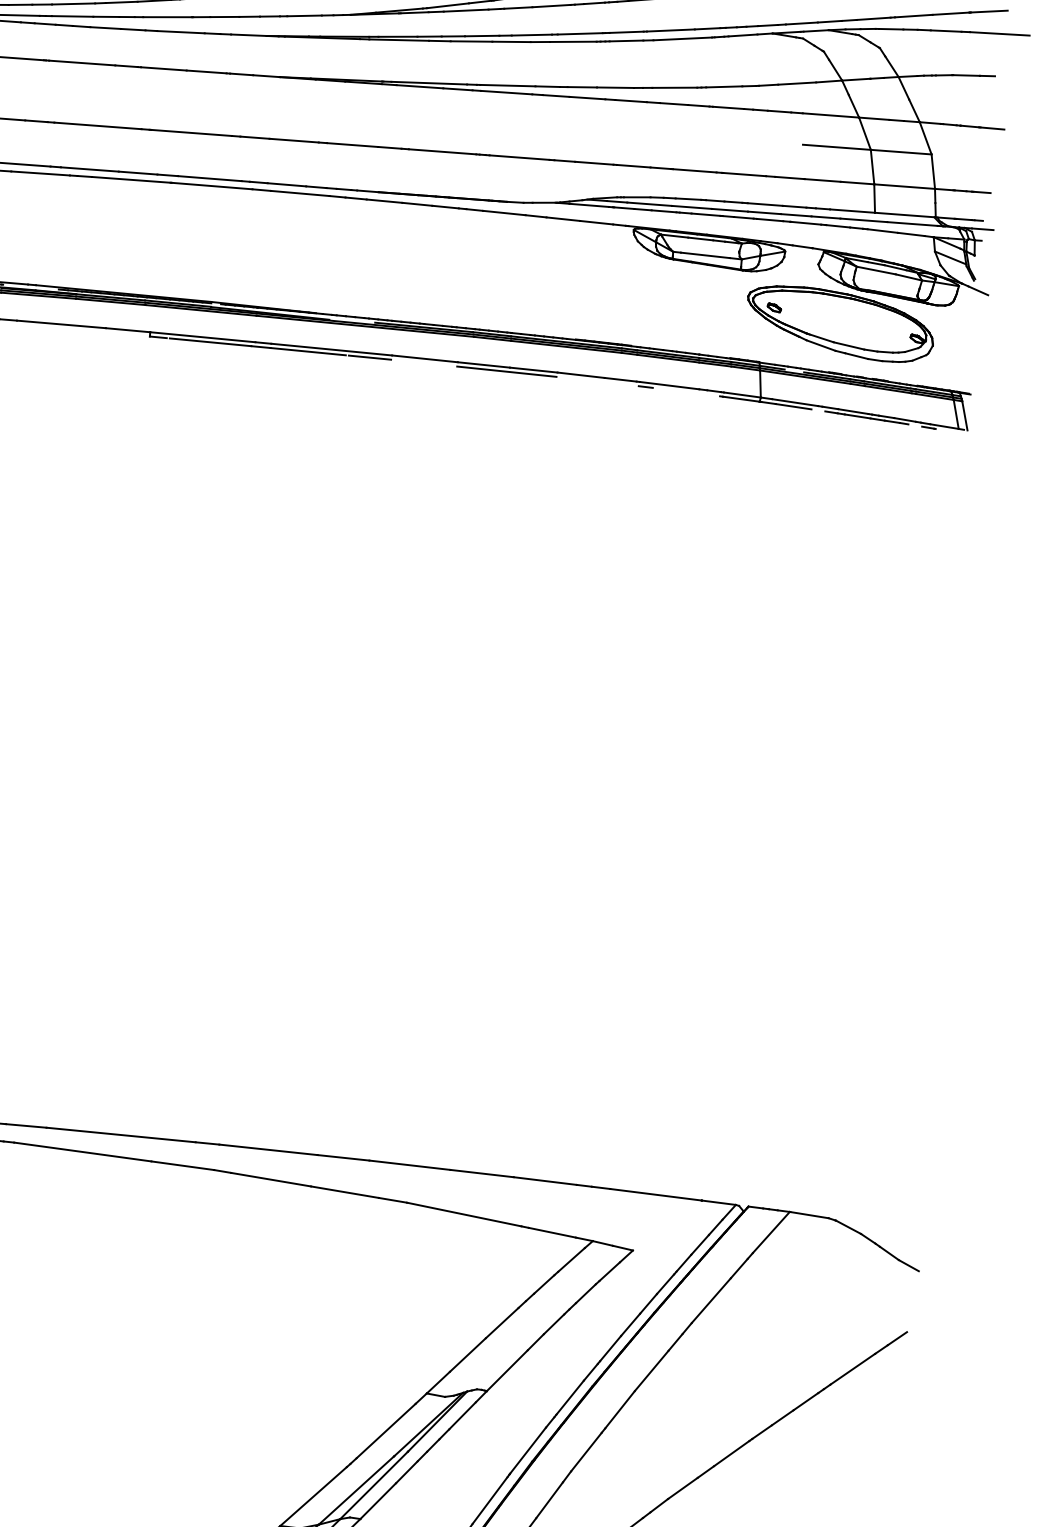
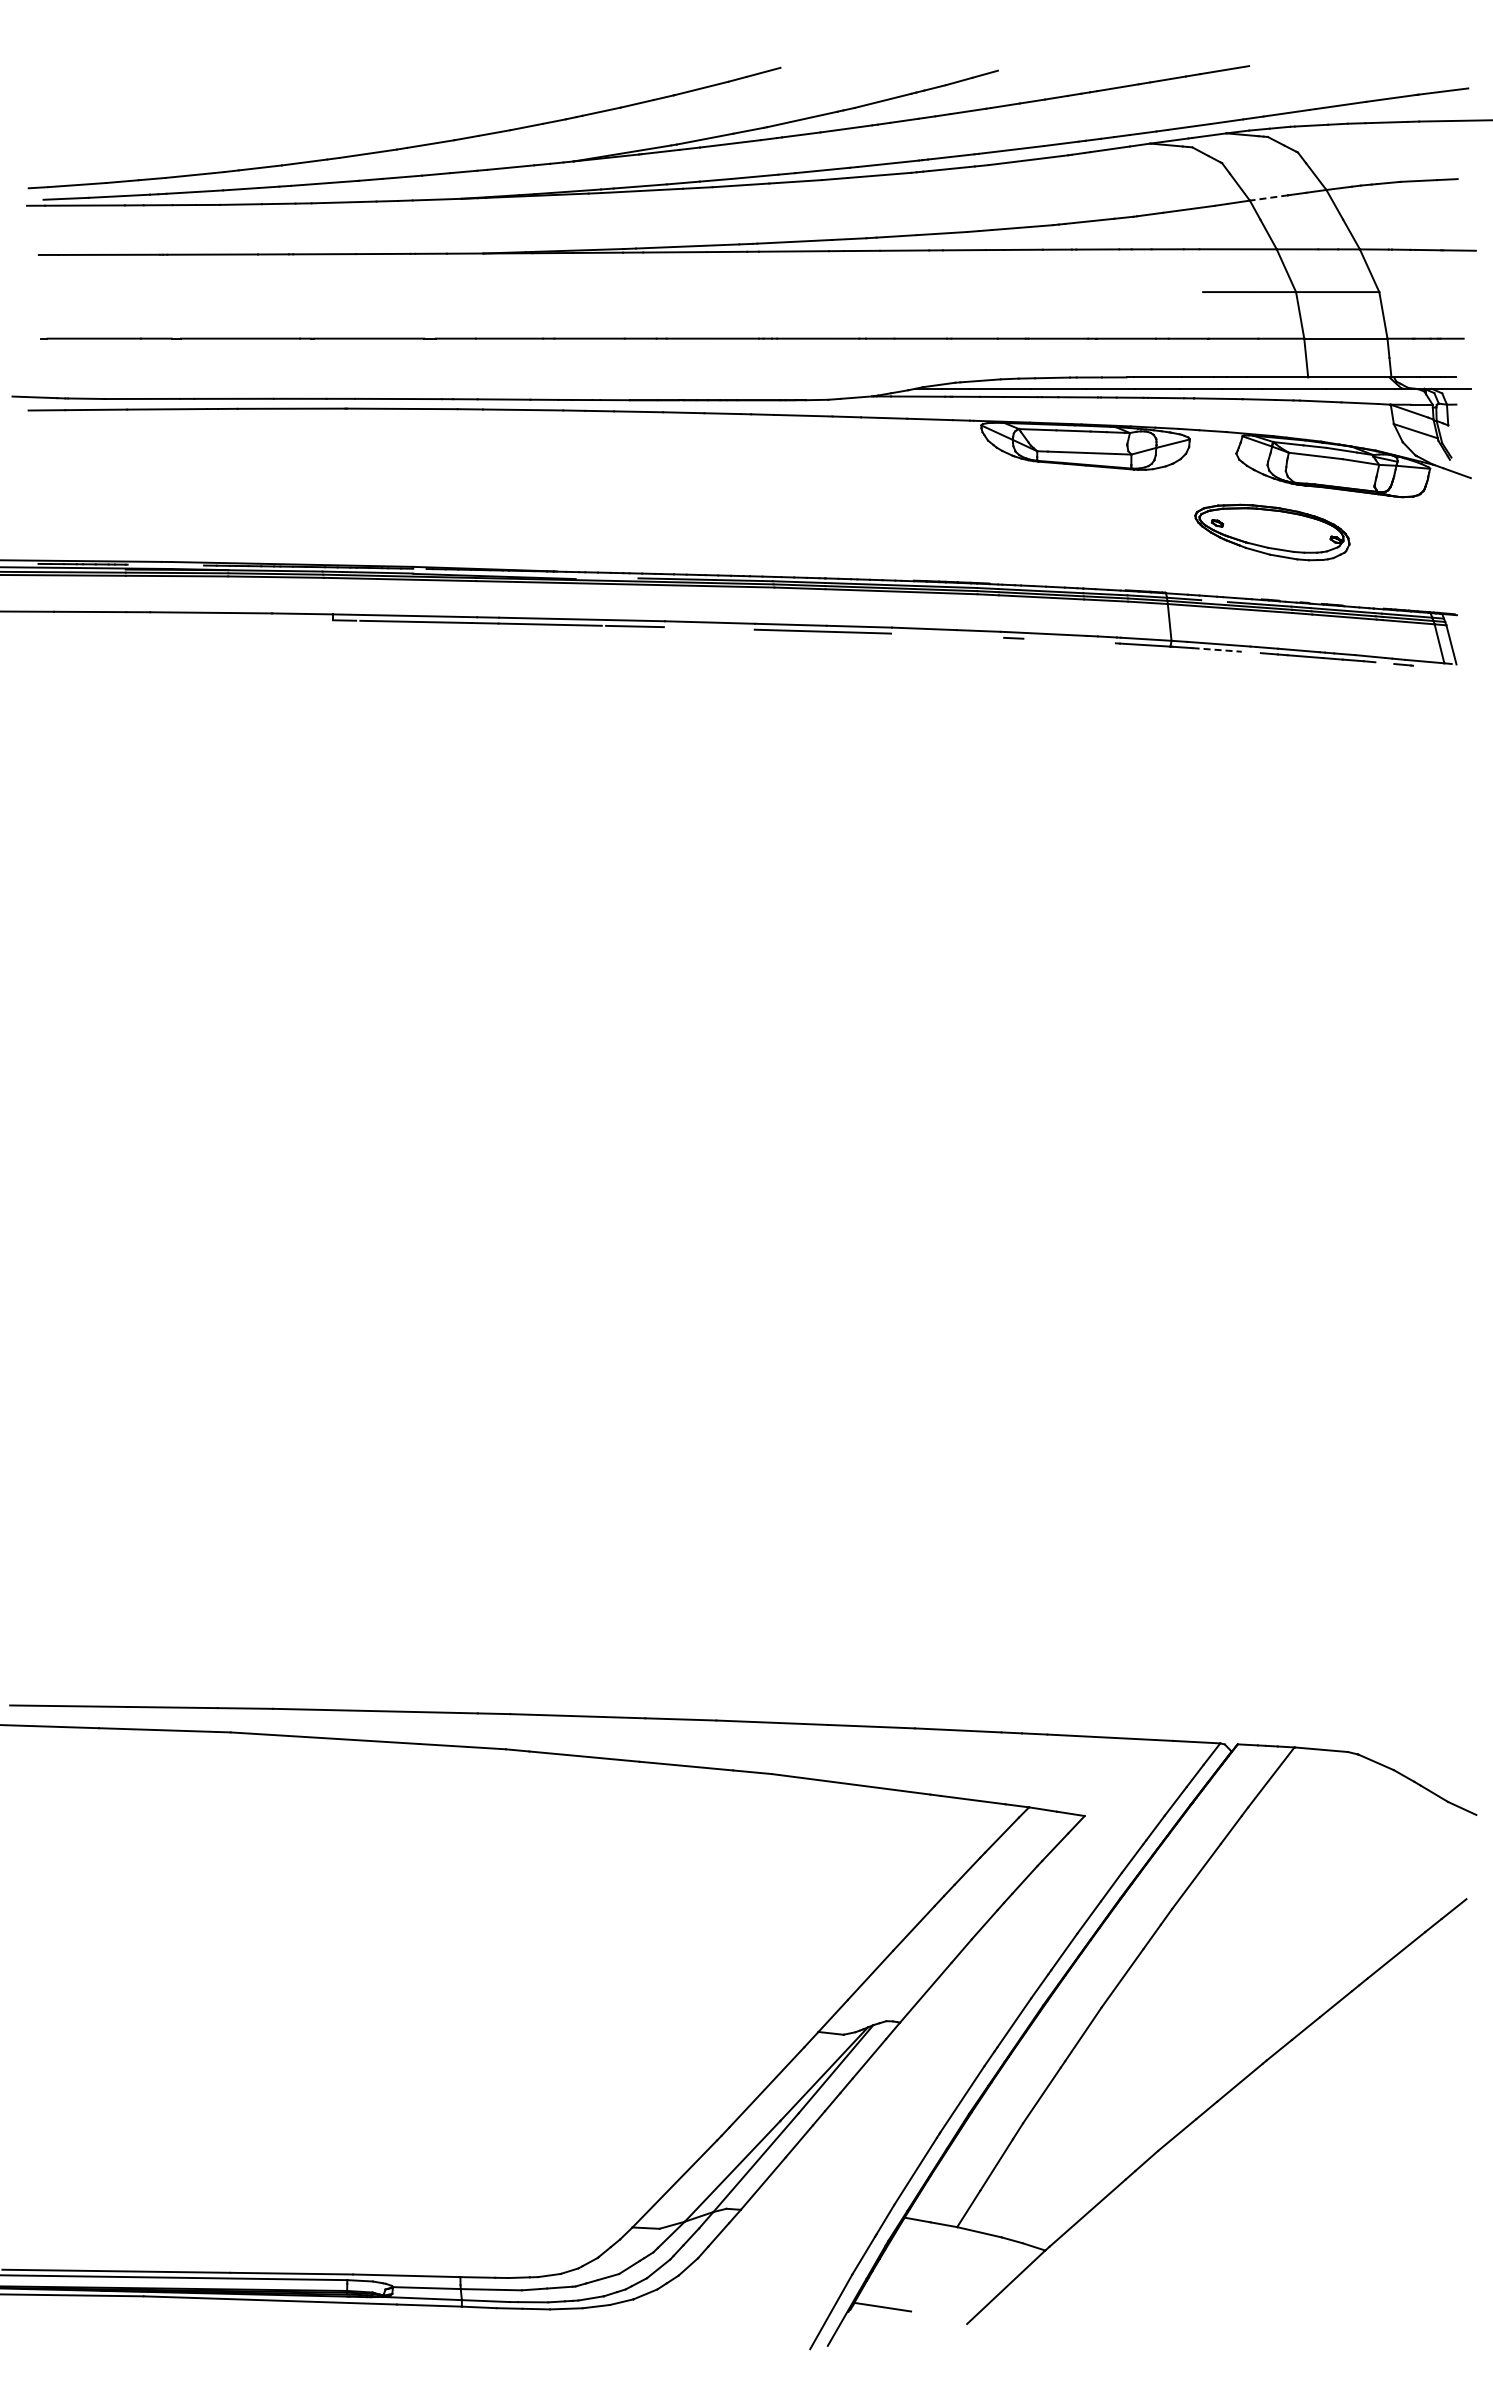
line: (855, 80) -> (1268, 198), solid -> dashed
part: (840, 324) -> (1272, 532), size x0.6
line: (793, 406) -> (1217, 649), solid -> dashed

